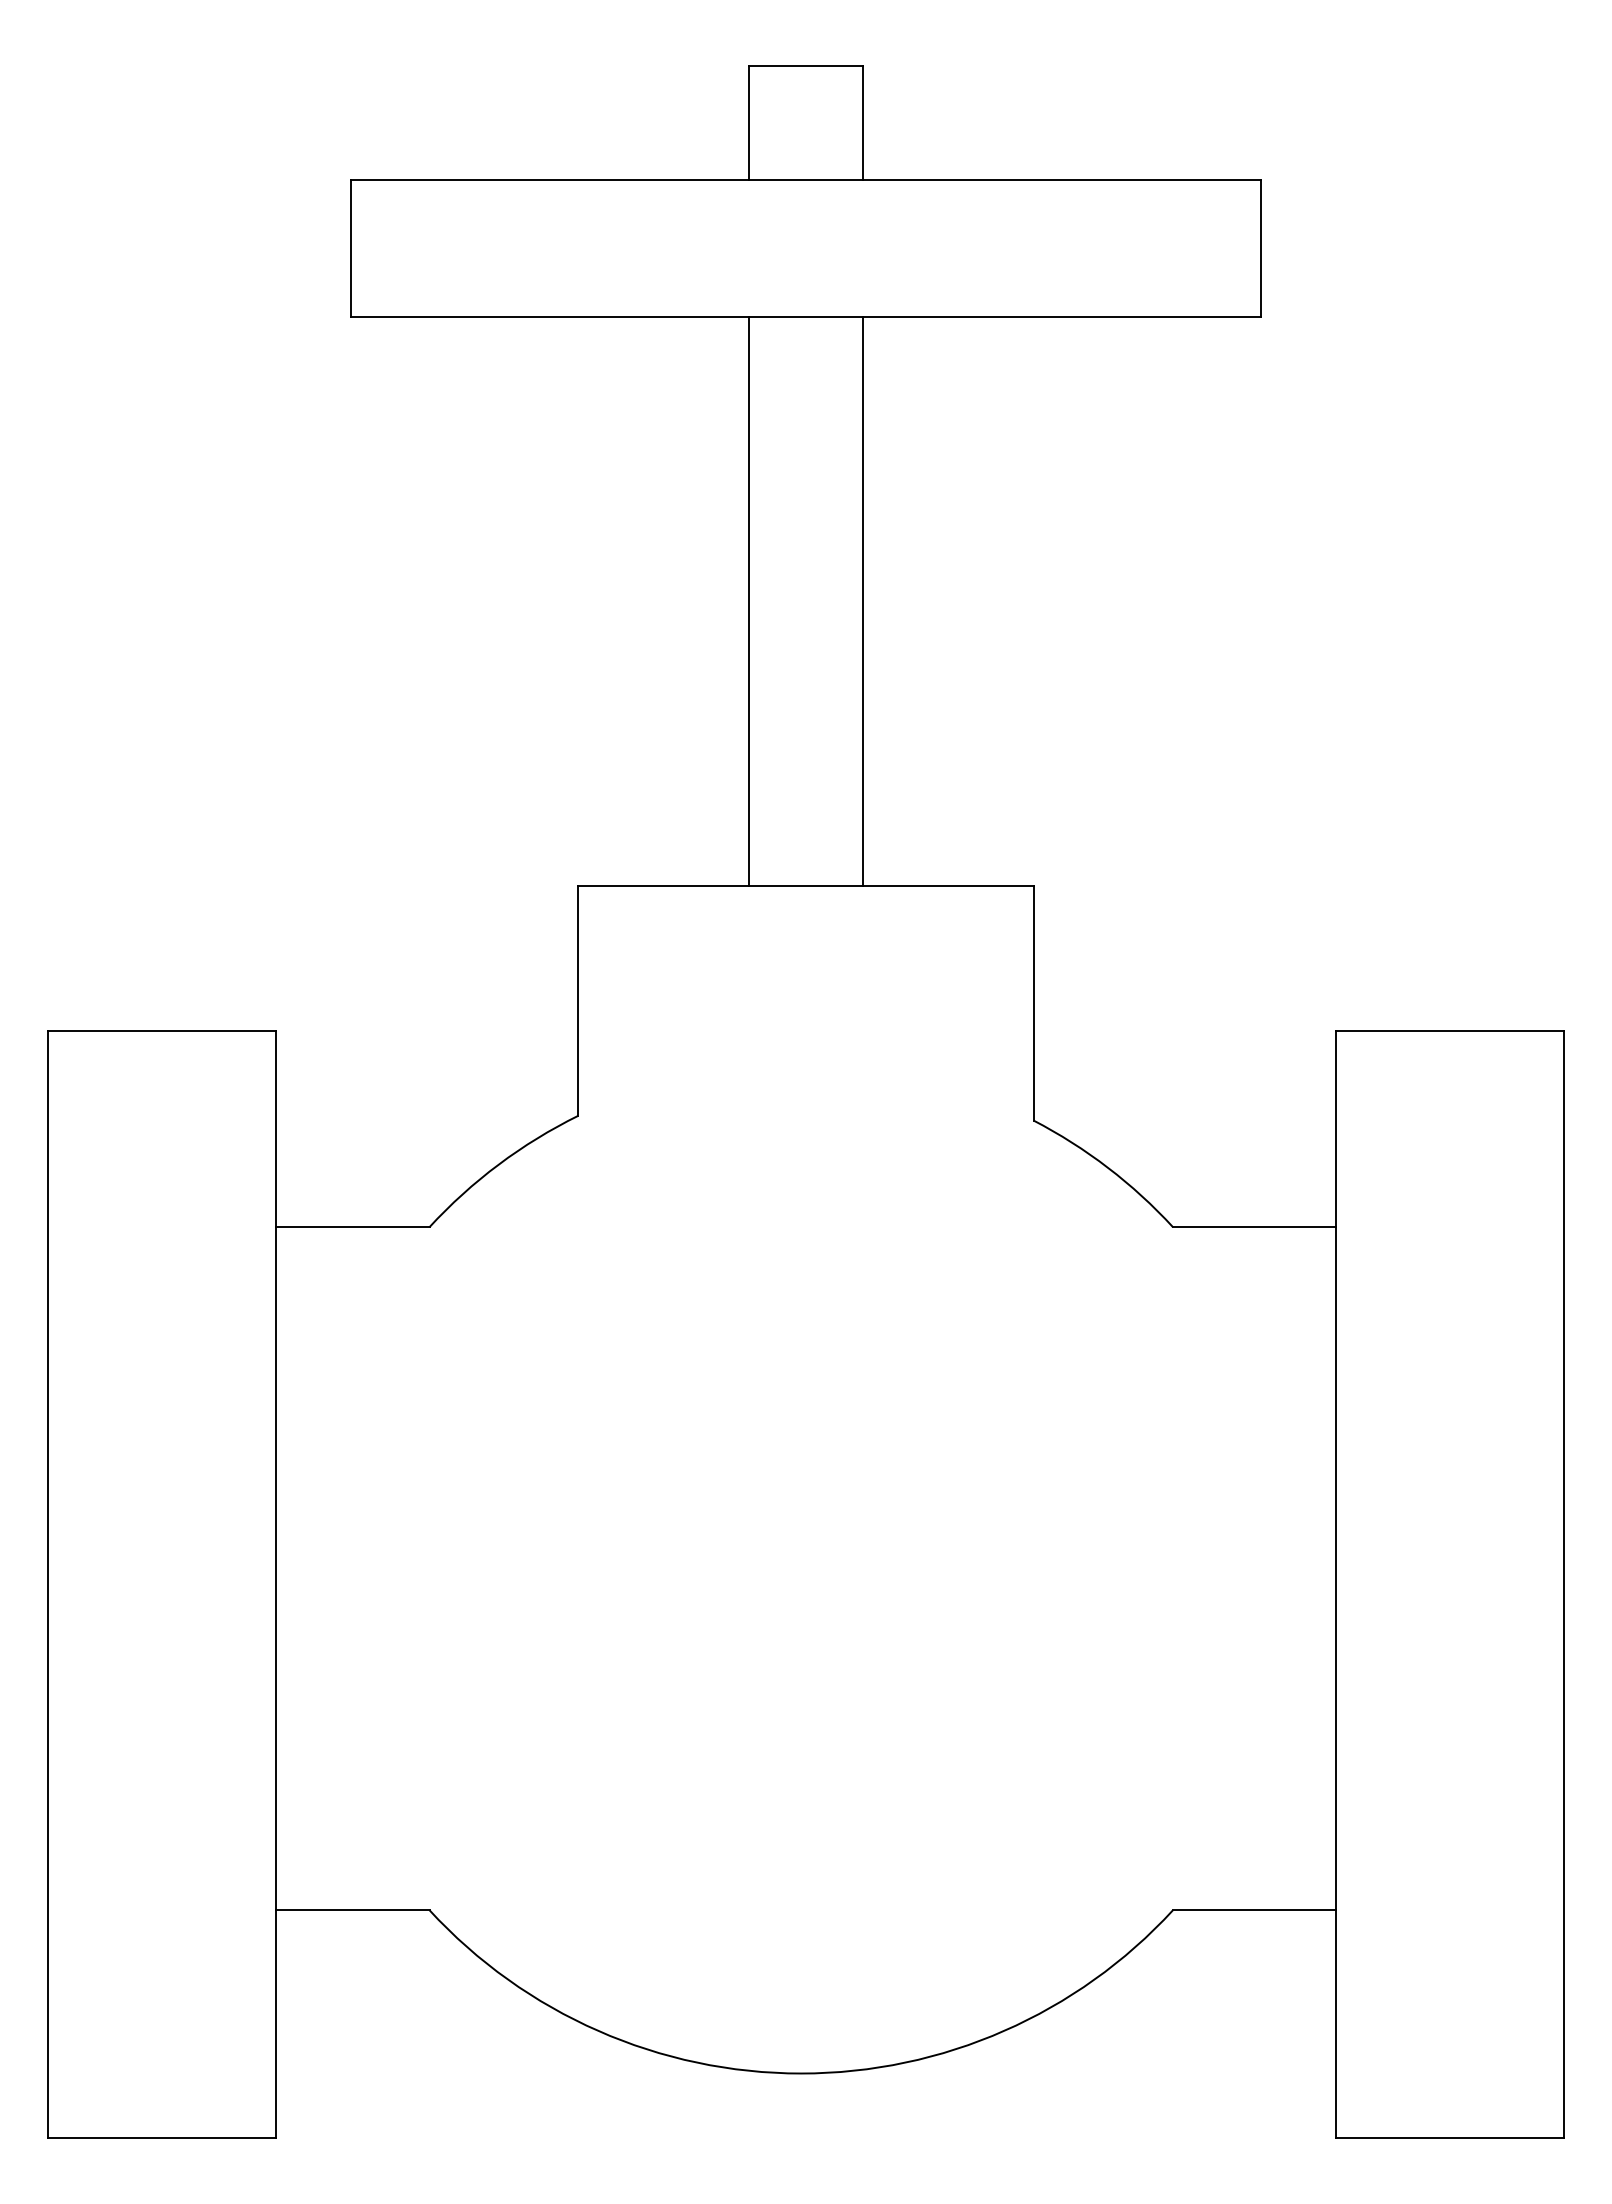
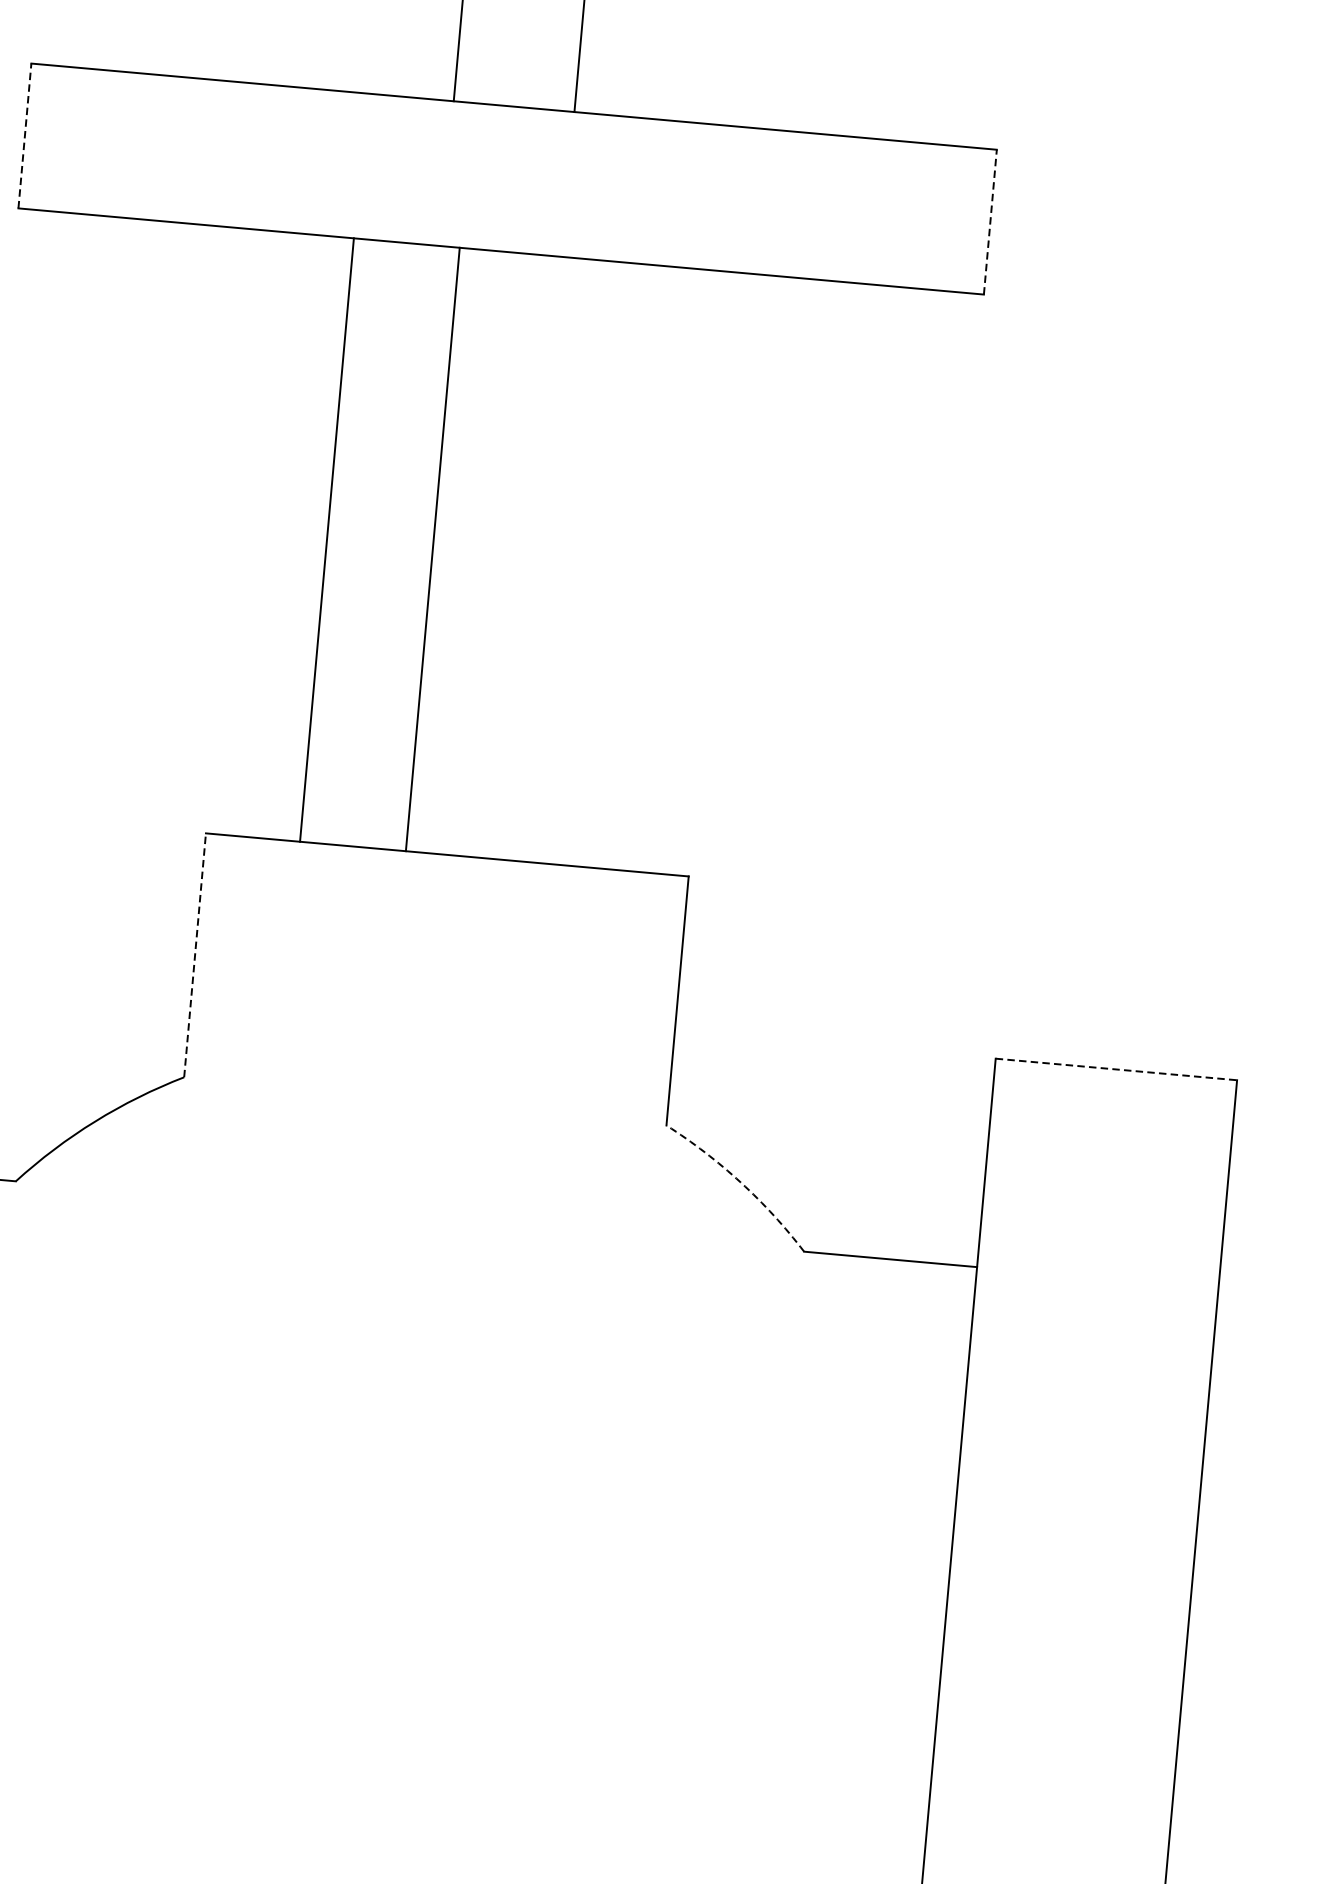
line: (350, 247) -> (24, 135), solid -> dashed
line: (1261, 247) -> (990, 221), solid -> dashed
line: (749, 600) -> (327, 539), moved
line: (862, 600) -> (432, 548), moved
line: (578, 1000) -> (195, 955), solid -> dashed
line: (1450, 1030) -> (1116, 1069), solid -> dashed
arc: (1108, 1167) -> (741, 1182), solid -> dashed

